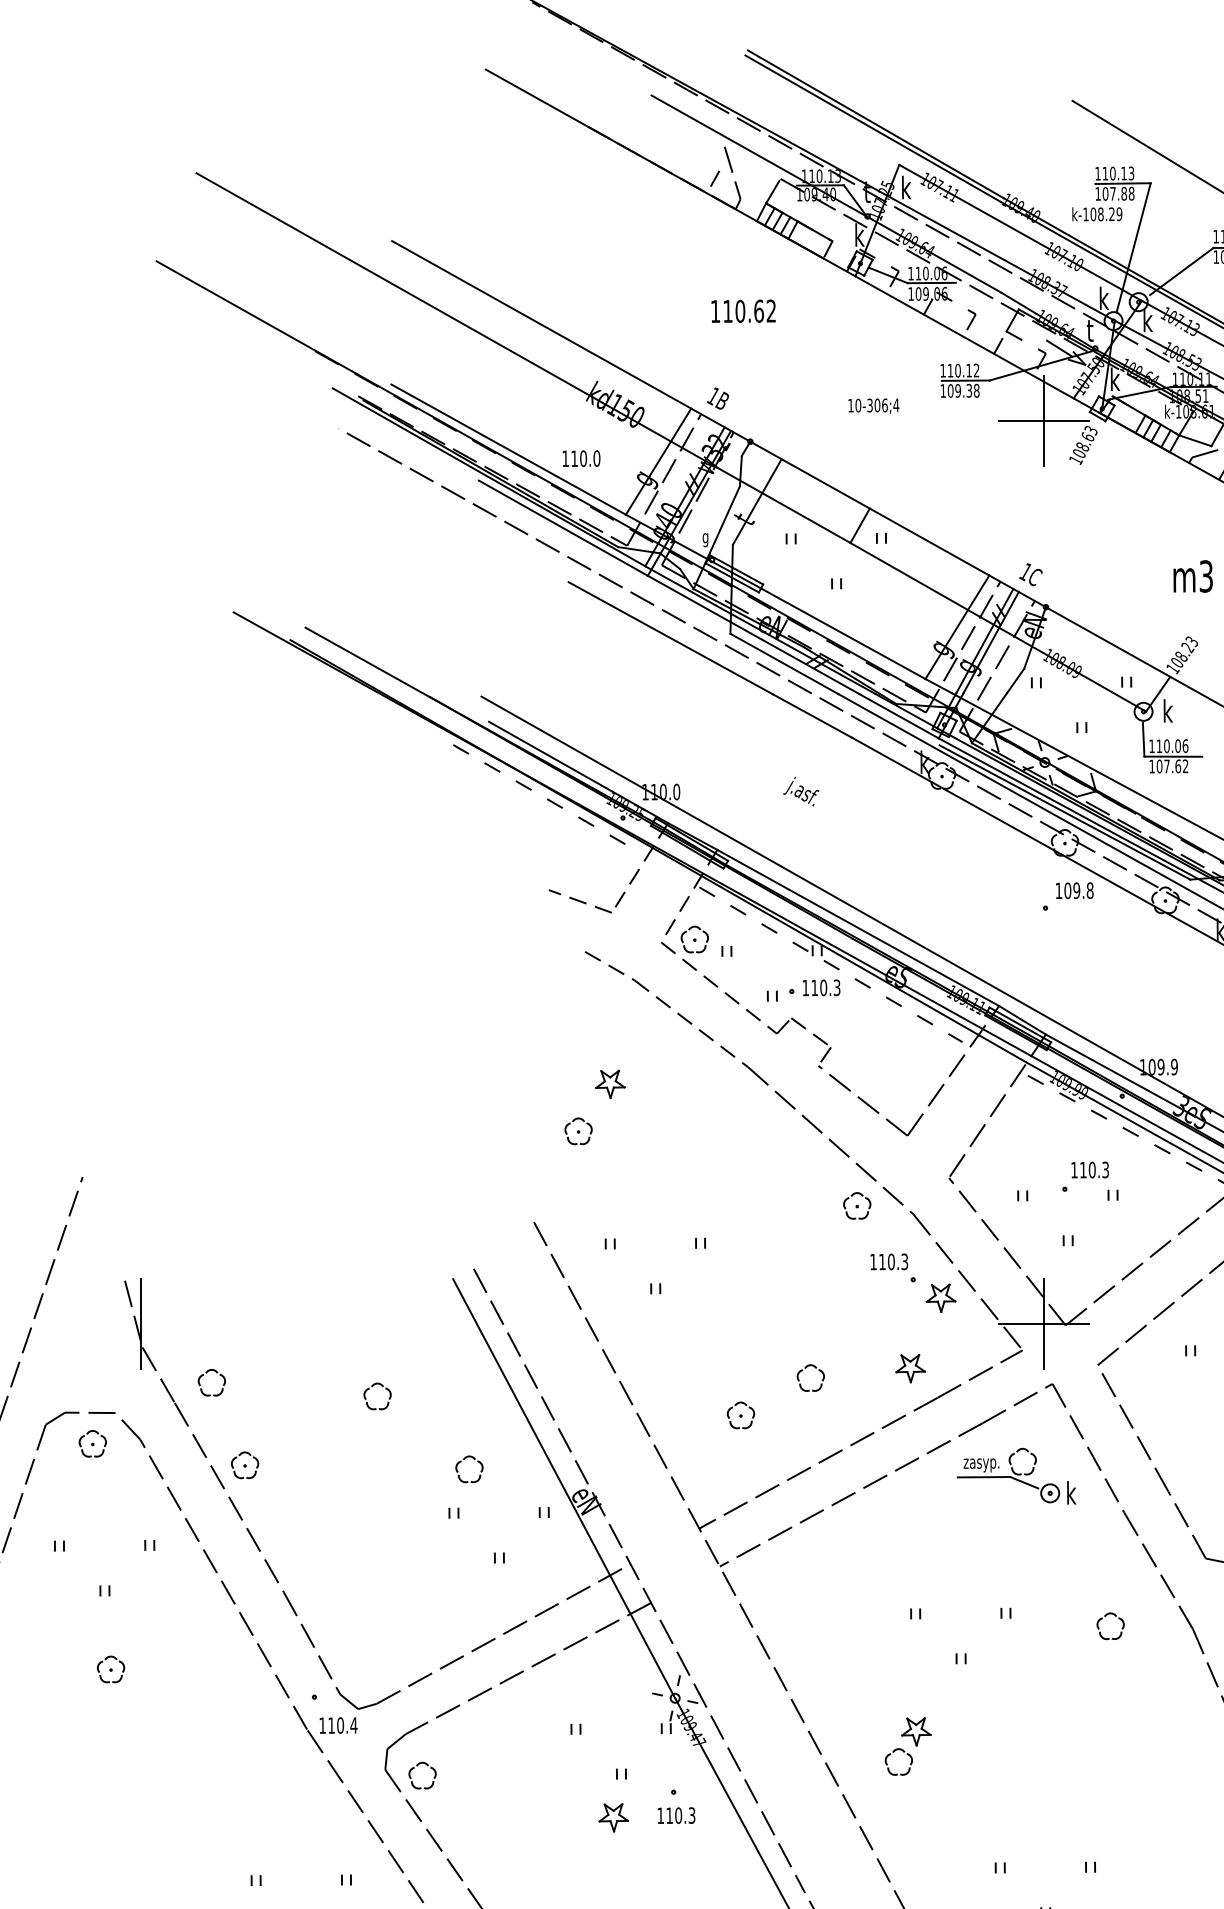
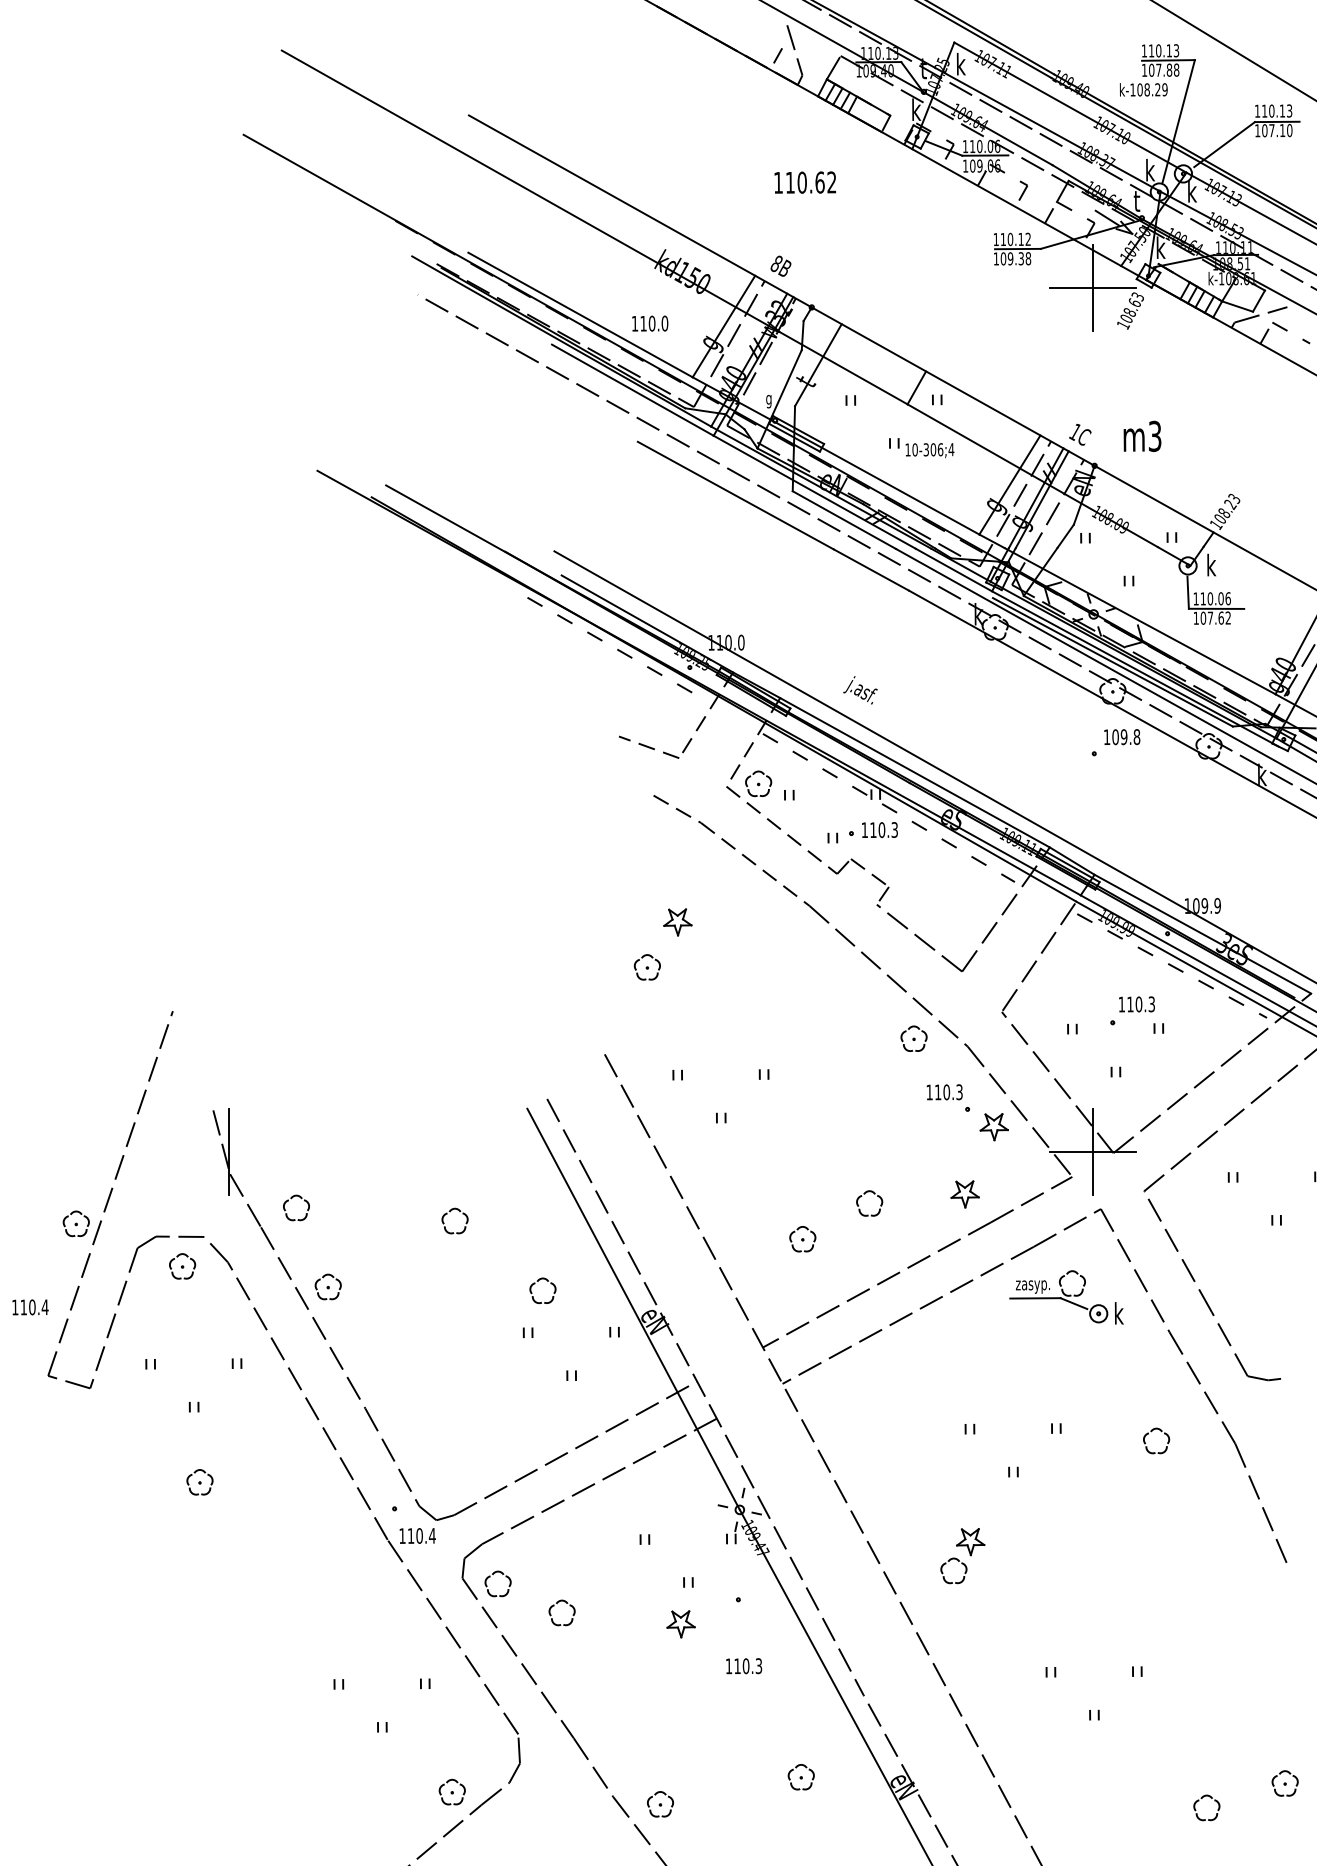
text: (713, 395) -> (776, 263), 1B -> 8B
text: (873, 406) -> (929, 450), moved
text: (1193, 575) -> (1142, 435), moved
text: (801, 791) -> (860, 690), moved
part: (484, 1797) -> (557, 1604), added
text: (676, 1815) -> (744, 1666), moved

